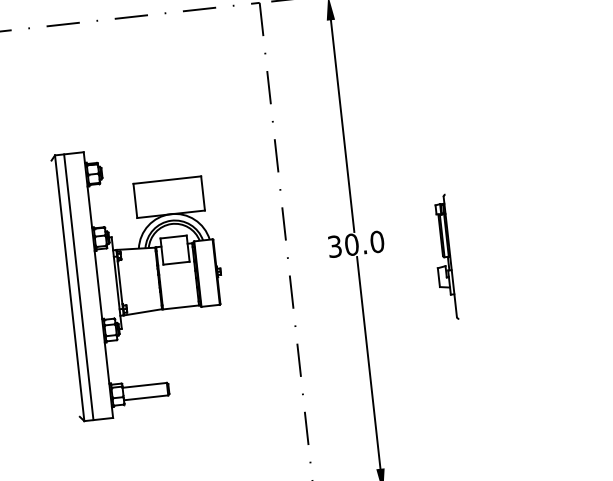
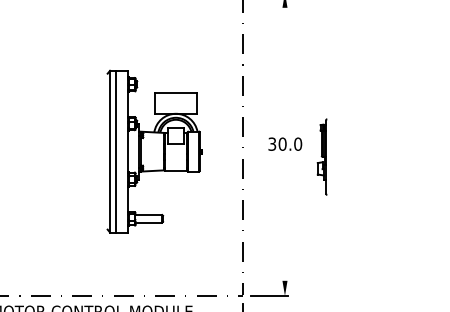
line: (341, 124) -> (284, 71), removed
part: (442, 256) -> (321, 156), moved
line: (367, 361) -> (284, 215), removed

